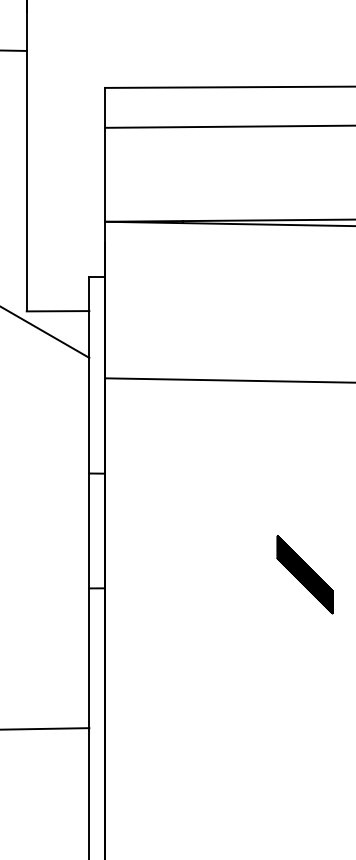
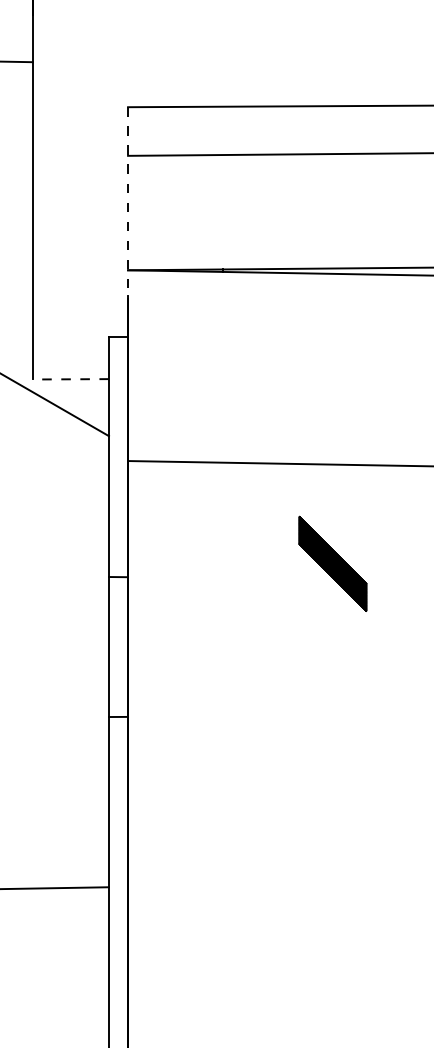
line: (104, 168) -> (127, 205), solid -> dashed
line: (57, 311) -> (70, 379), solid -> dashed
part: (304, 574) -> (332, 563), moved

